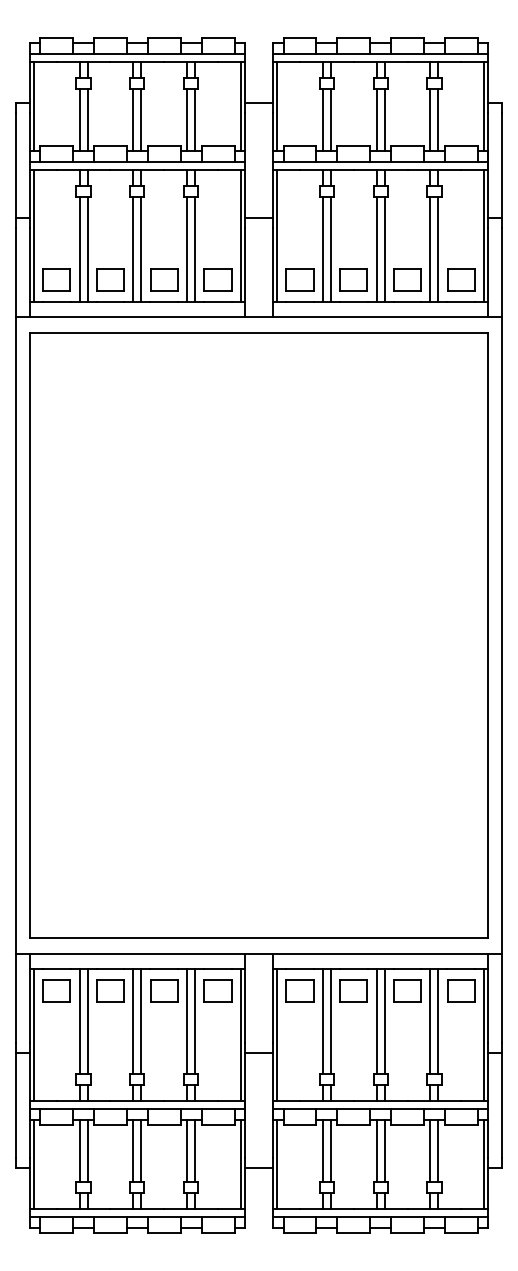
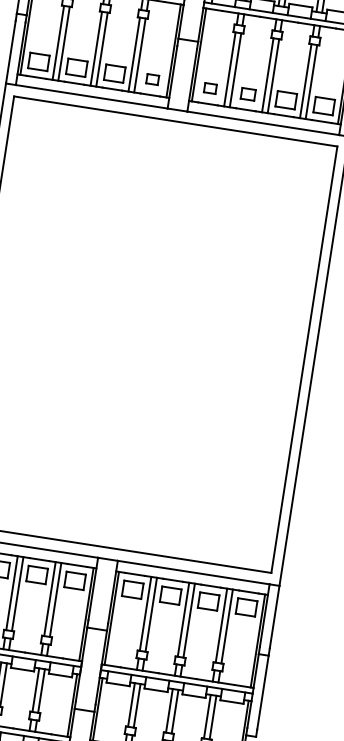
part: (217, 279) -> (152, 79), size x0.6
part: (299, 279) -> (210, 88), size x0.6
part: (353, 279) -> (248, 94), size x0.7

